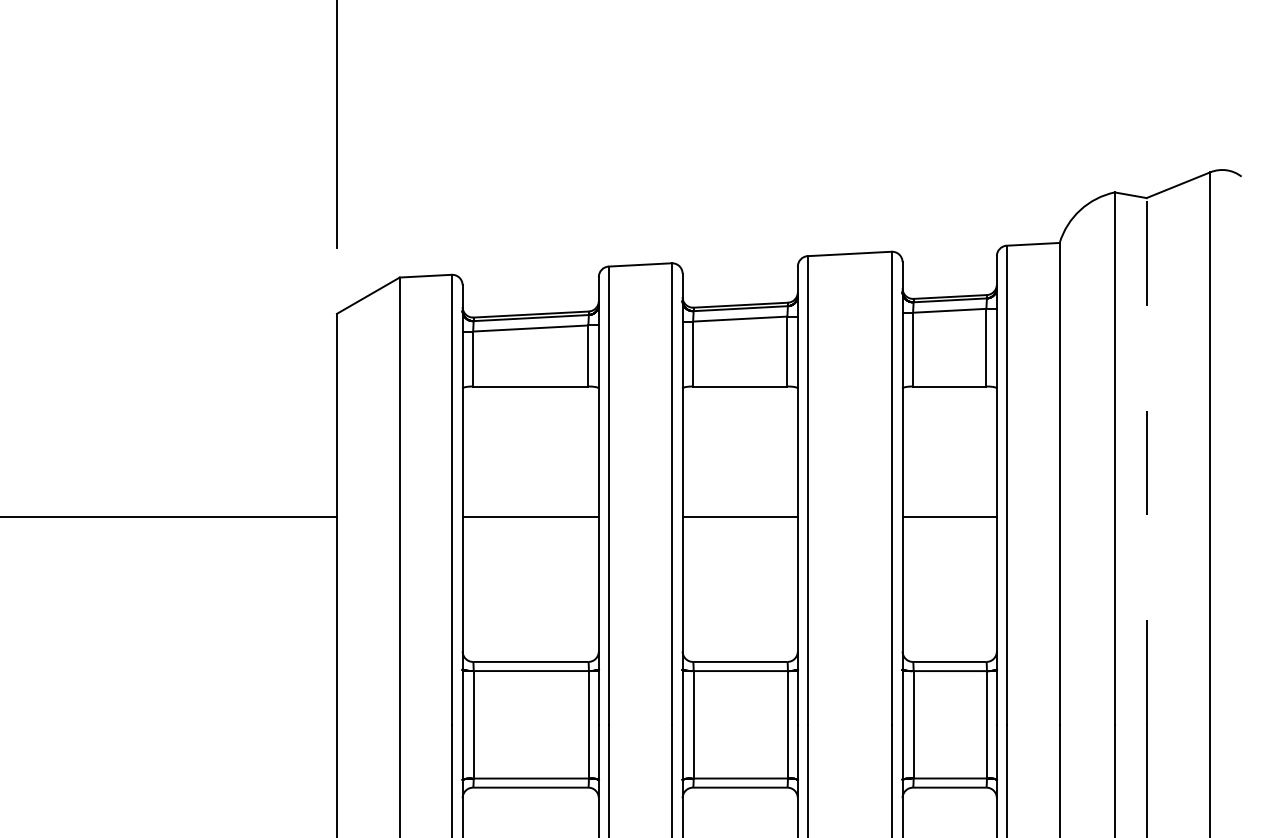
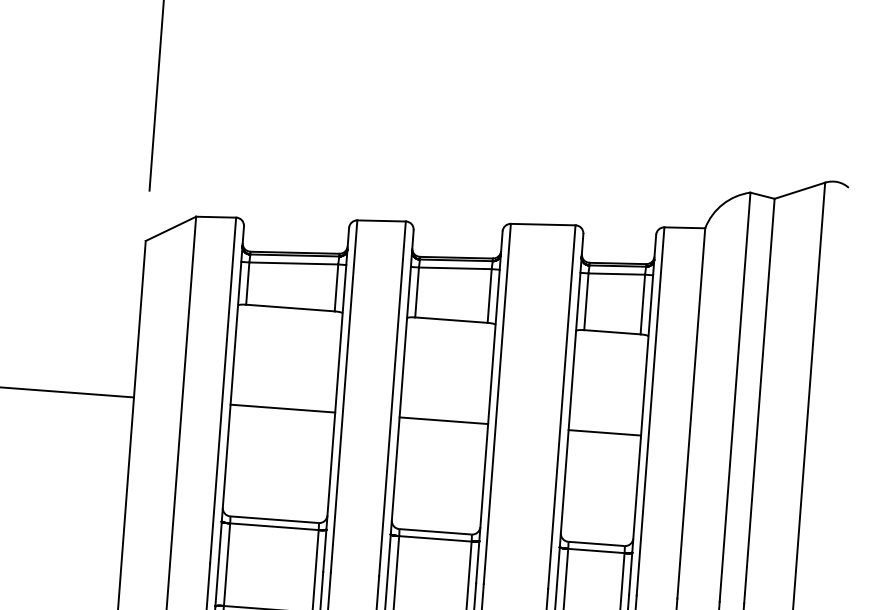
line: (1146, 460) -> (759, 400), dashed -> solid

